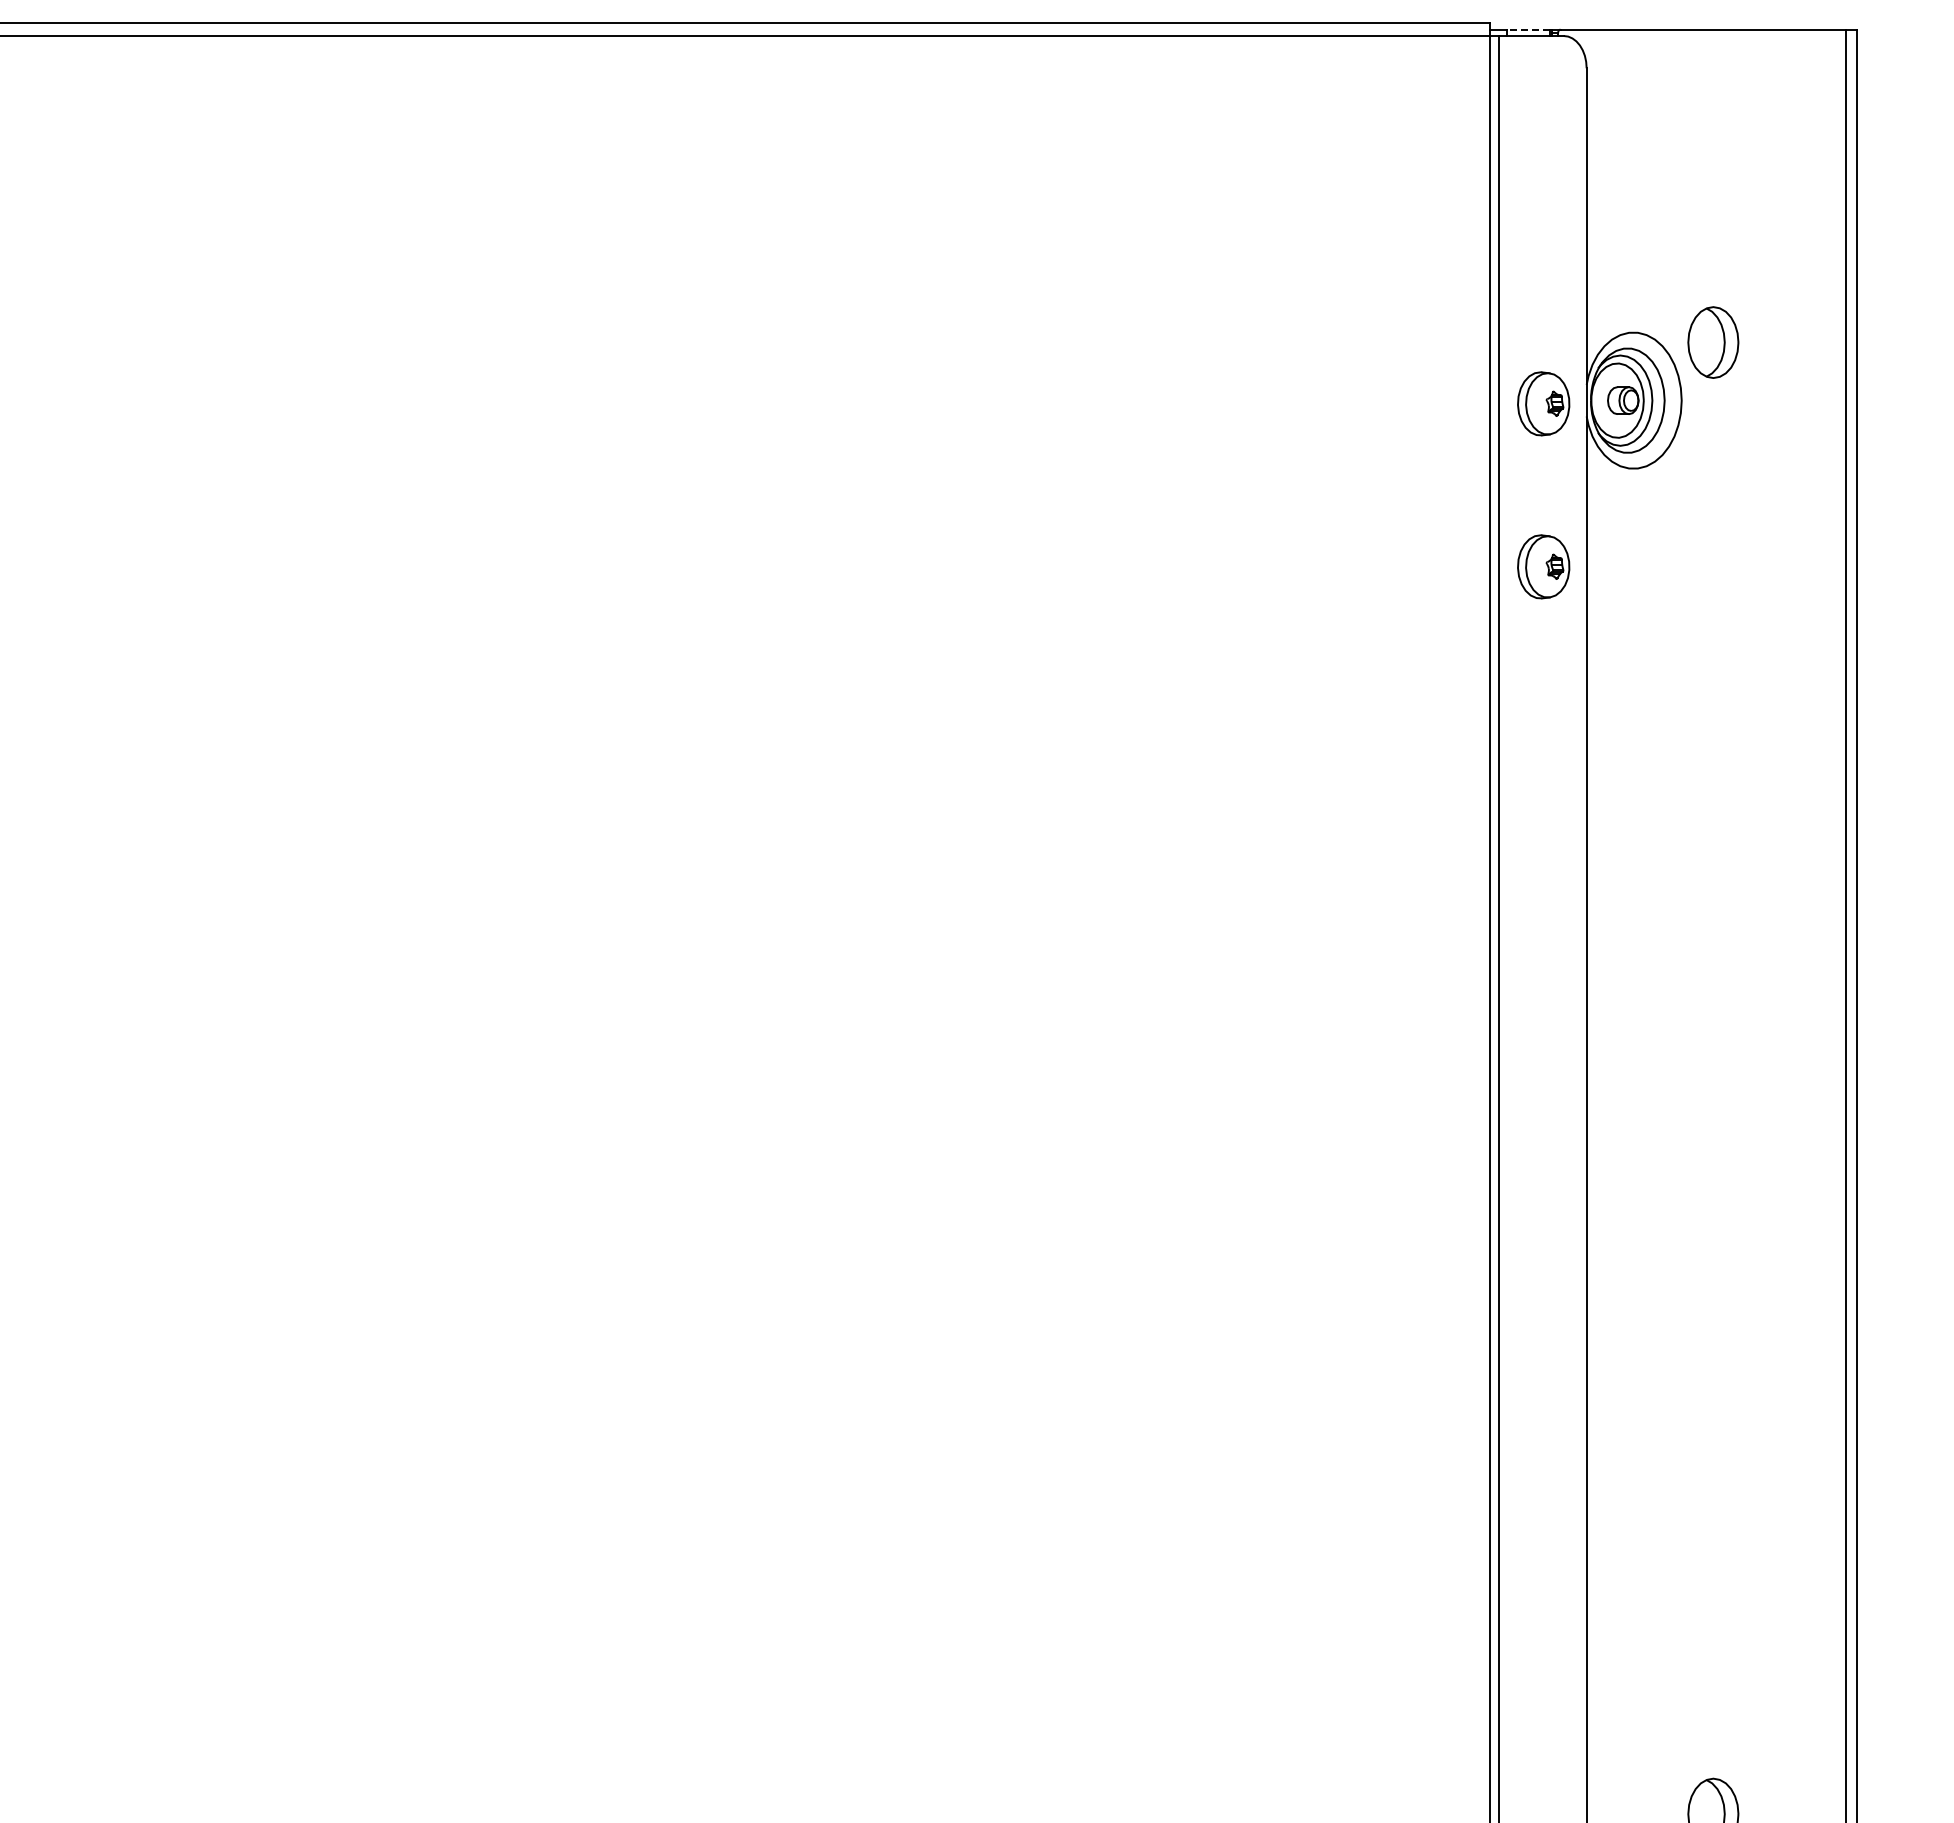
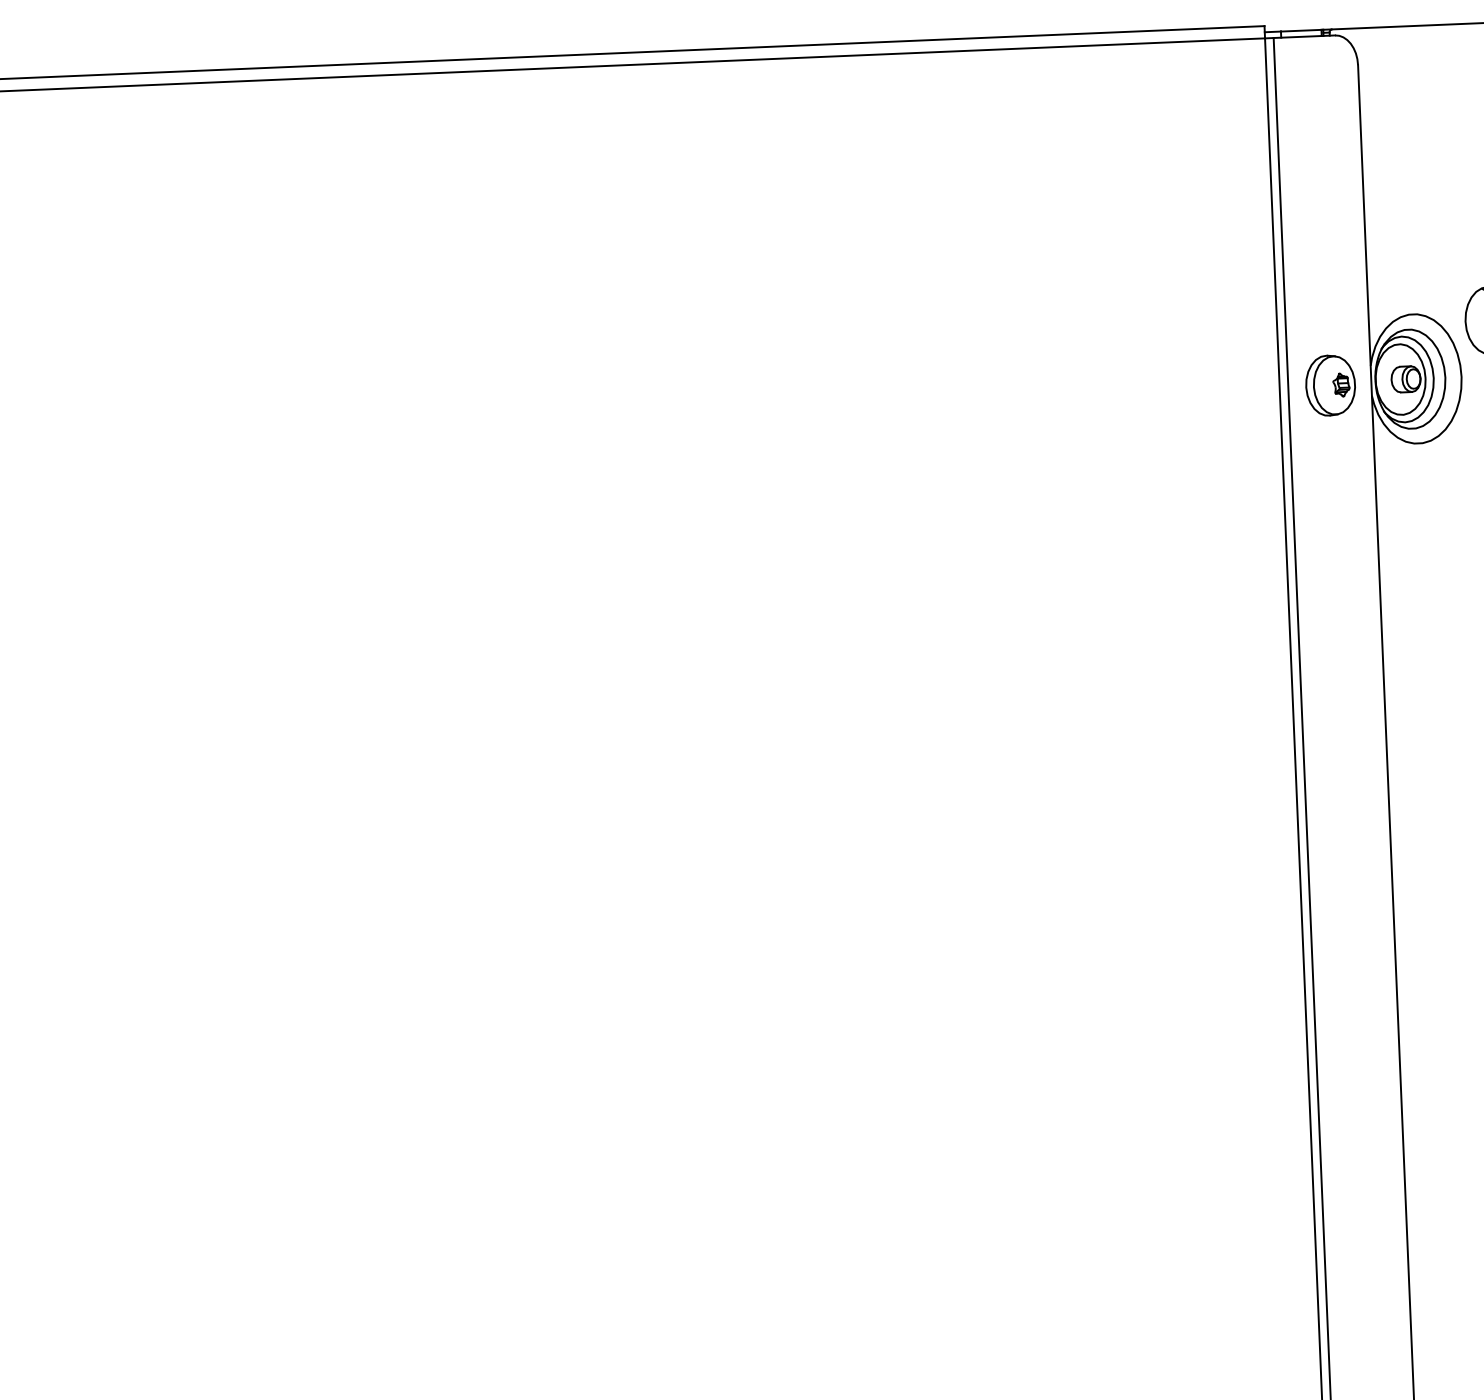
line: (1527, 29) -> (1300, 30), dashed -> solid
part: (1543, 566) -> (1336, 540), removed

